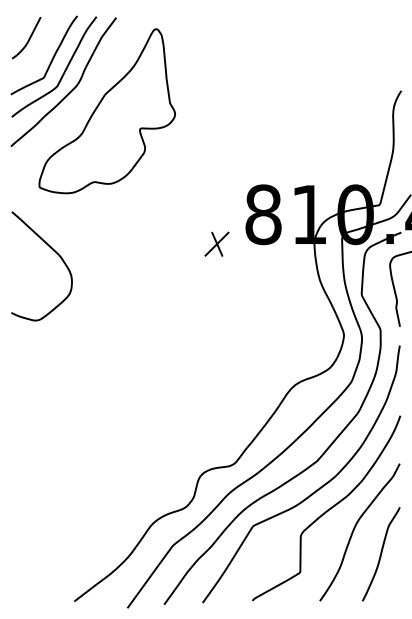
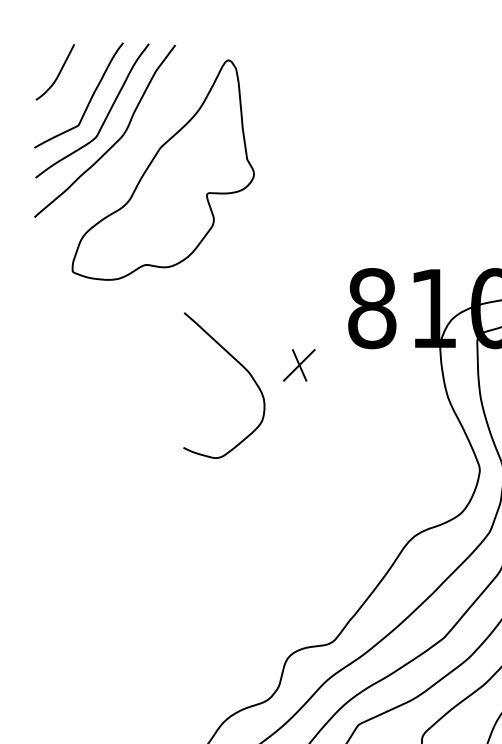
part: (216, 243) -> (298, 364), moved
curve: (53, 251) -> (239, 365), moved

